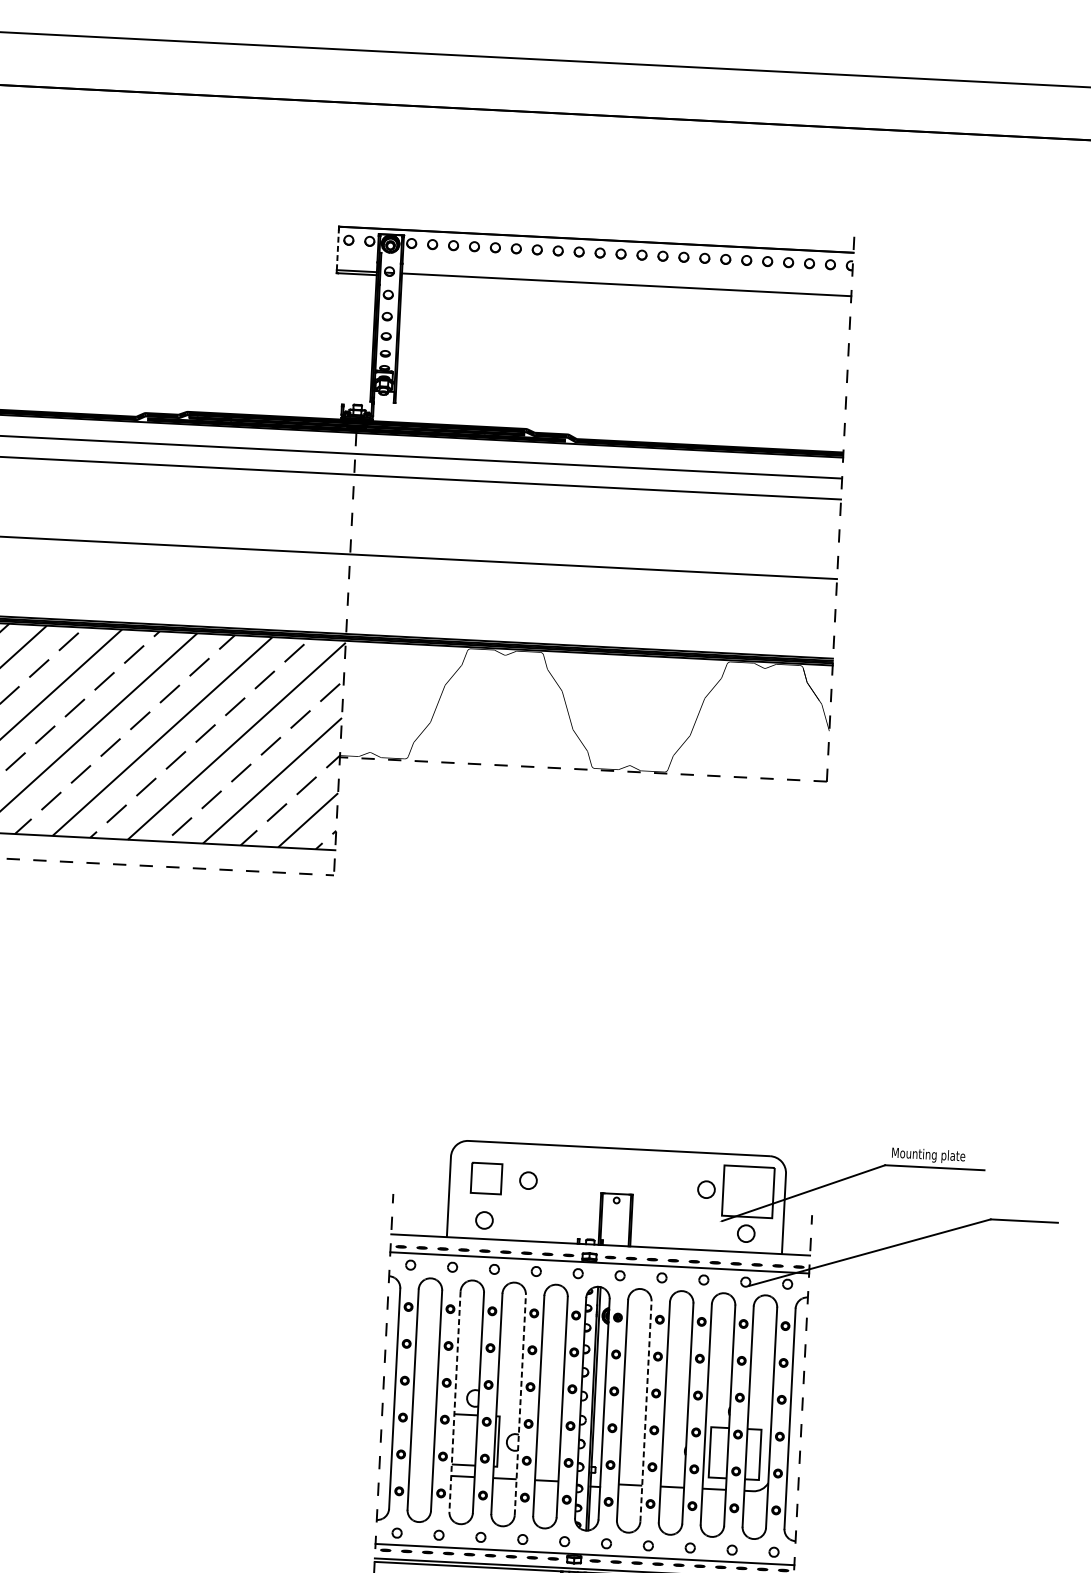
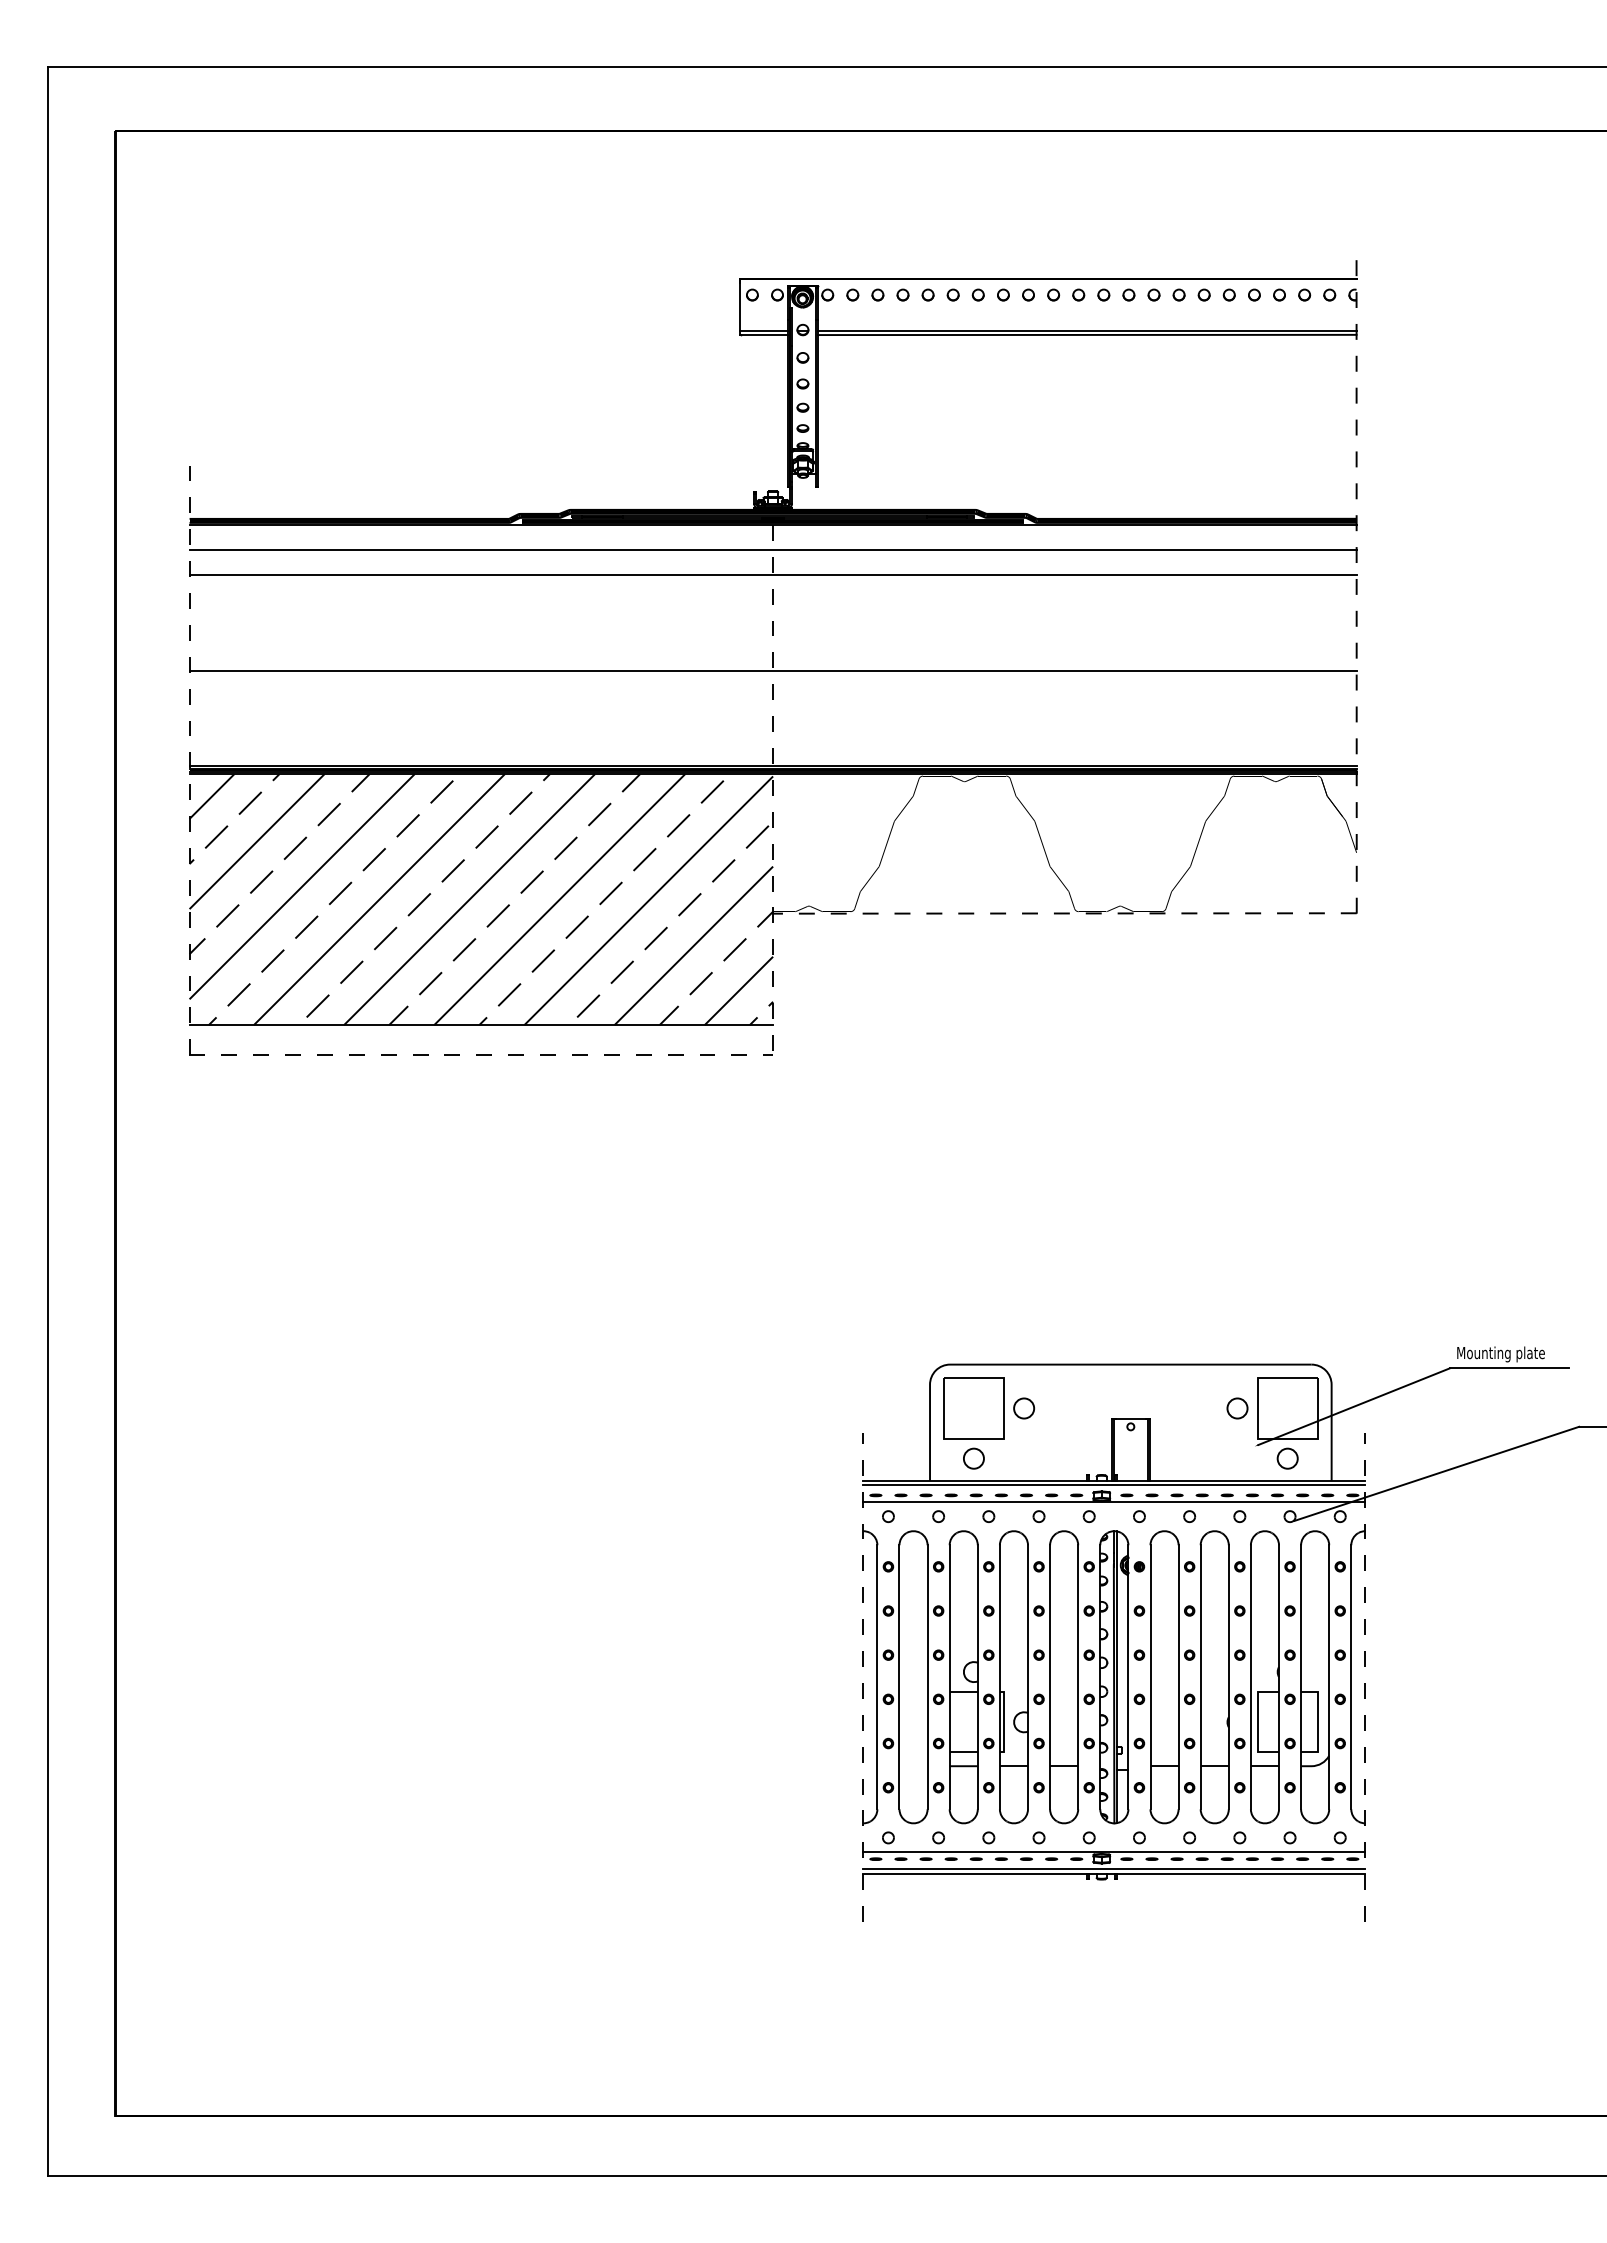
line: (337, 249) -> (739, 306), dashed -> solid
line: (625, 287) -> (1086, 334), added
part: (486, 1178) -> (973, 1408), size x1.67
line: (600, 1248) -> (1114, 1485), added
line: (454, 1401) -> (949, 1677), dashed -> solid
line: (520, 1404) -> (1028, 1676), dashed -> solid
line: (645, 1410) -> (1178, 1676), dashed -> solid

